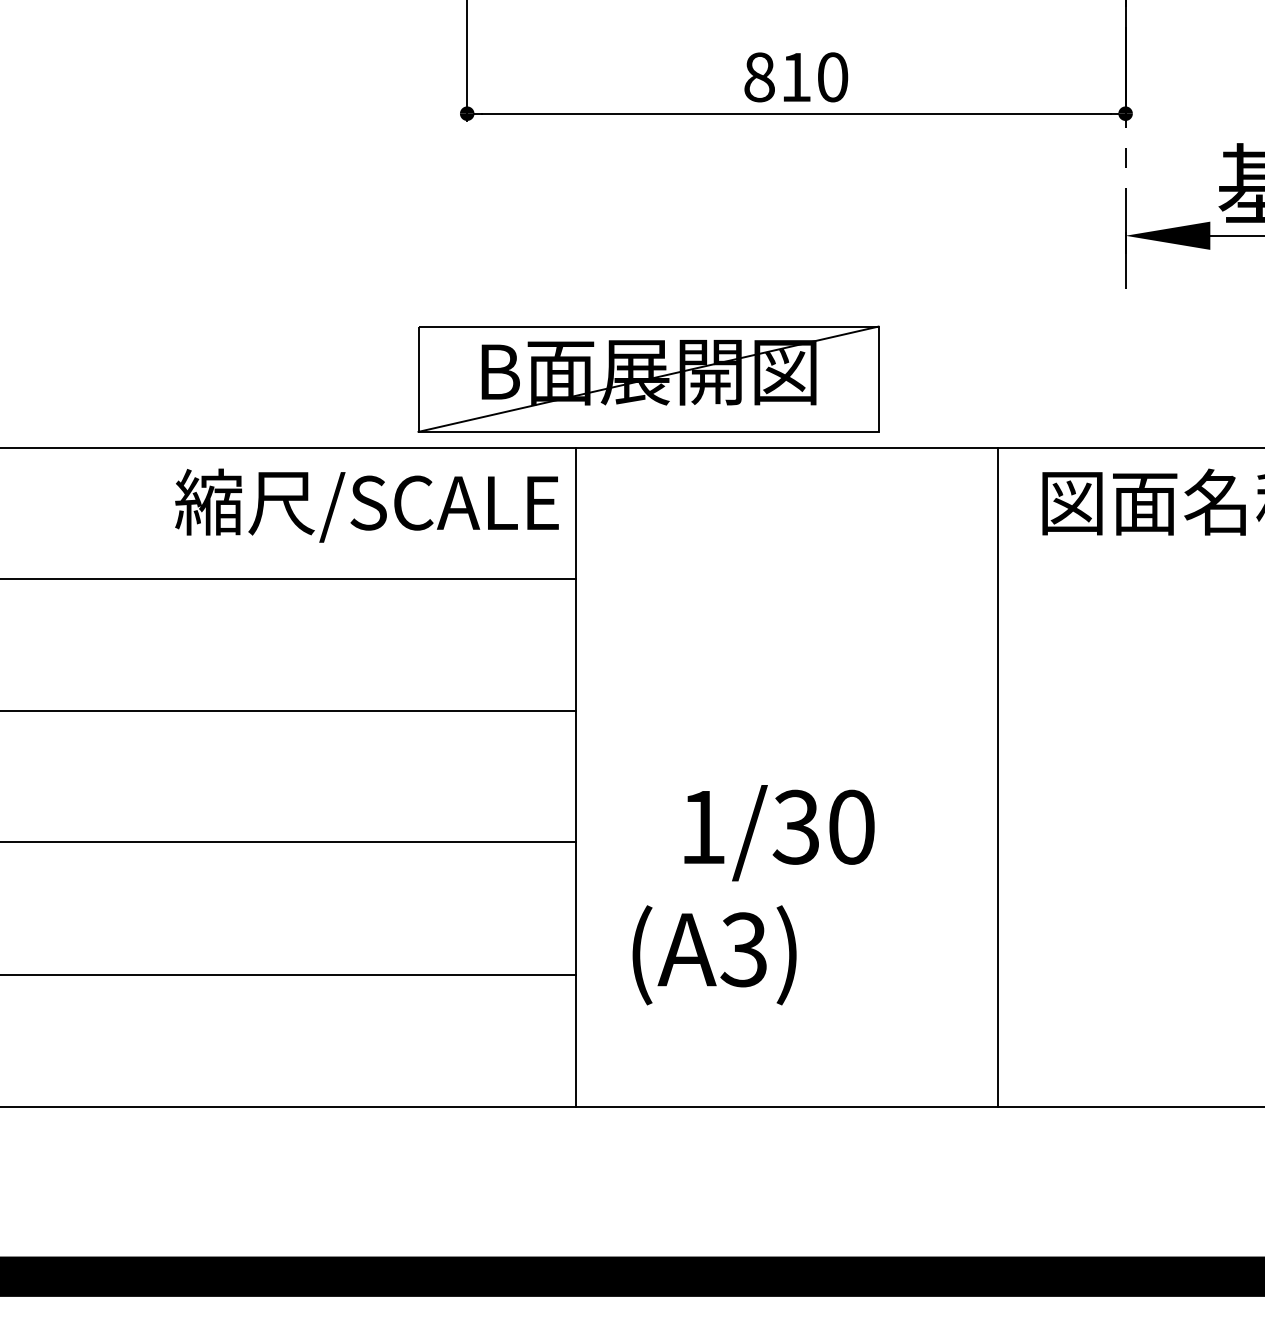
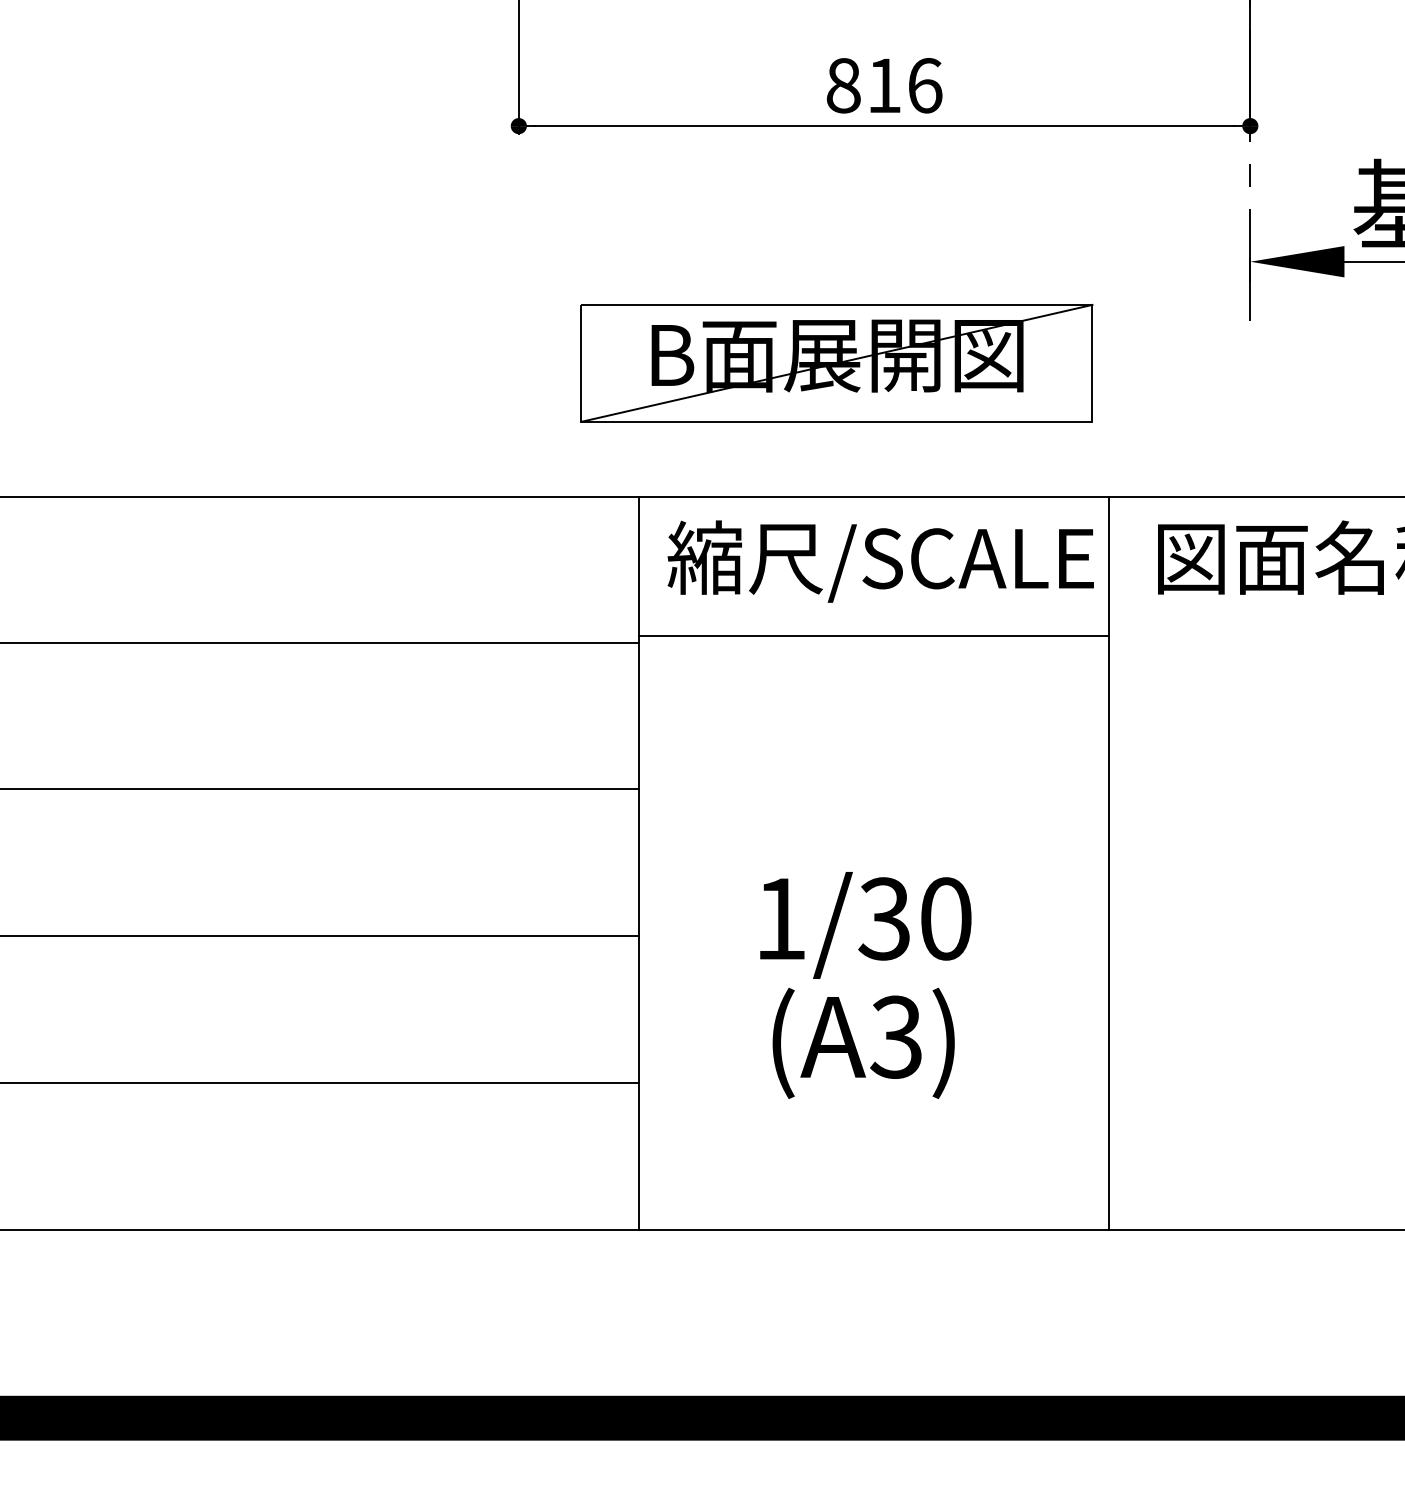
text: (833, 77) -> (925, 85), 810 -> 816
part: (648, 378) -> (836, 362), moved
text: (366, 505) -> (880, 561), moved
line: (786, 572) -> (873, 635), added
text: (714, 955) -> (863, 1043), moved

